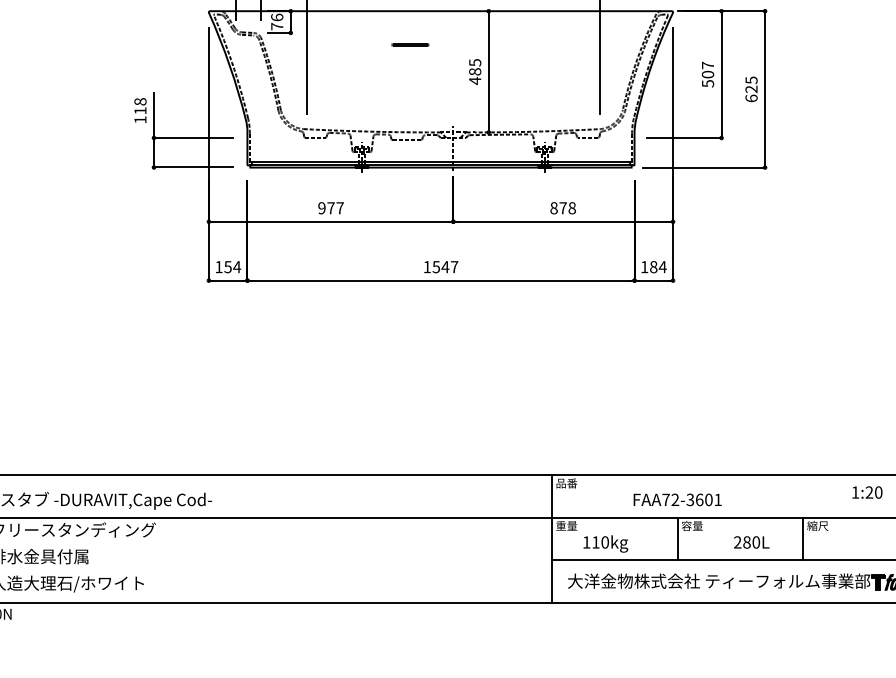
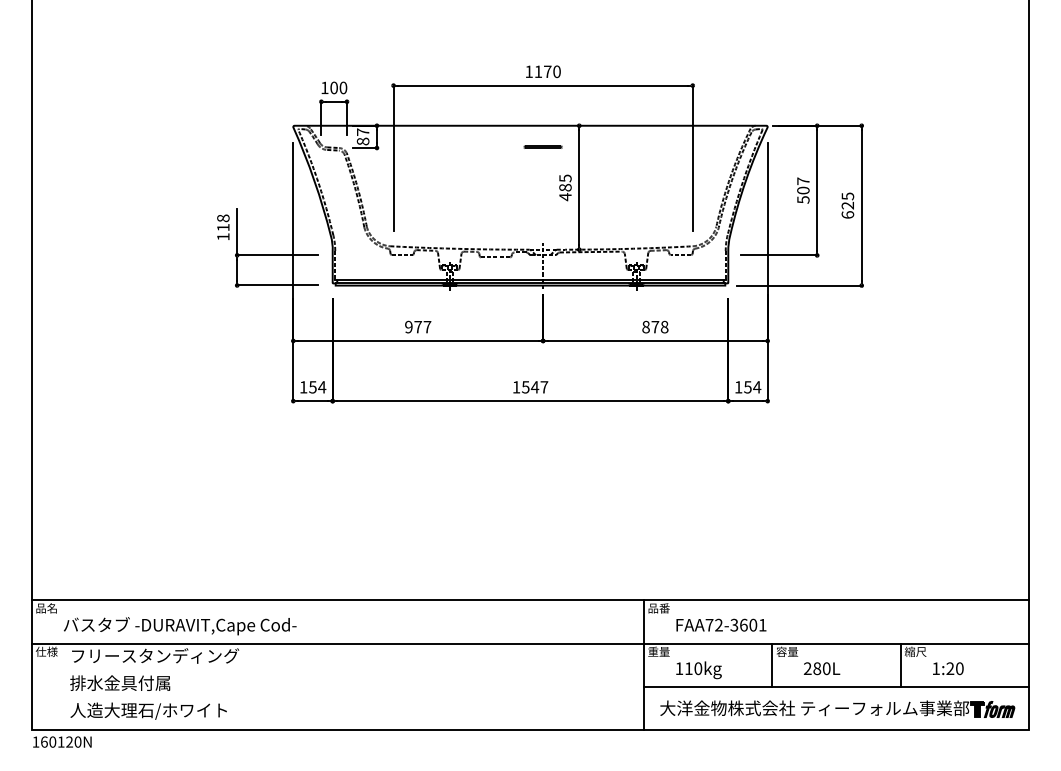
text: (276, 21) -> (362, 136), 76 -> 87
line: (409, 44) -> (542, 146), moved
text: (653, 267) -> (747, 387), 184 -> 154
text: (867, 492) -> (948, 668), moved
text: (677, 499) -> (721, 624), moved
text: (751, 542) -> (821, 668), moved

